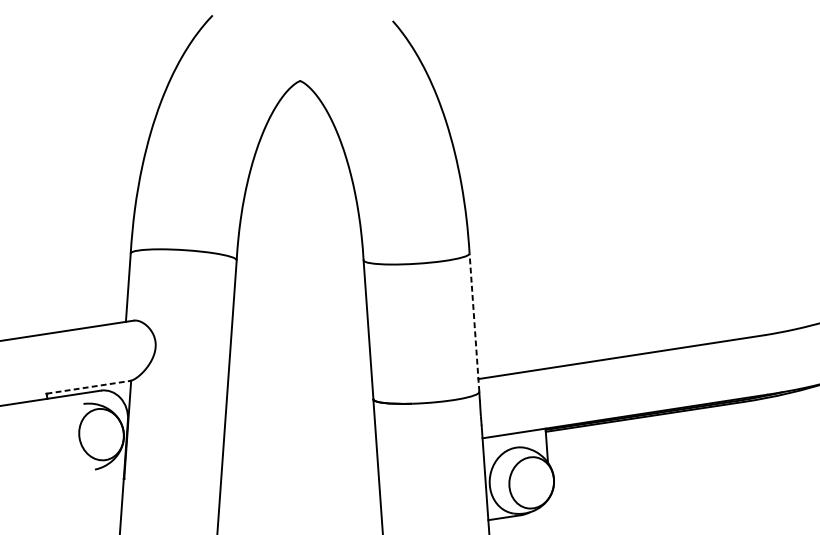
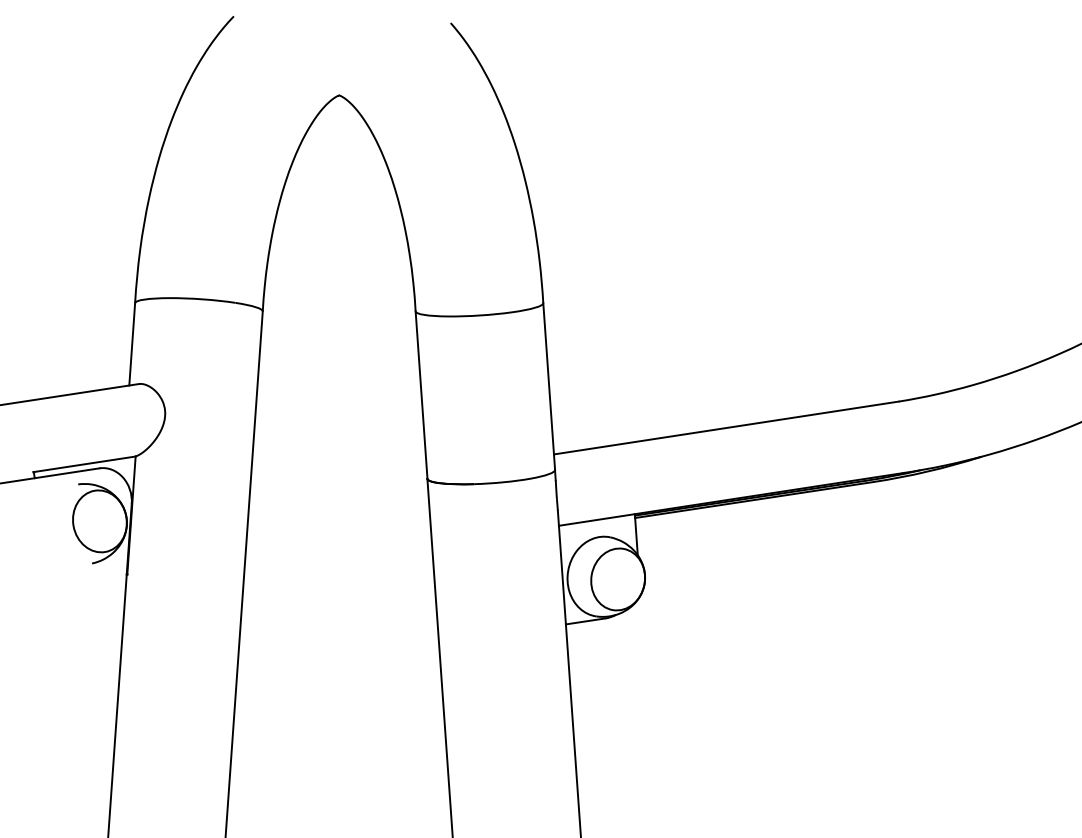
line: (474, 322) -> (549, 386), dashed -> solid
line: (88, 387) -> (84, 464), dashed -> solid

